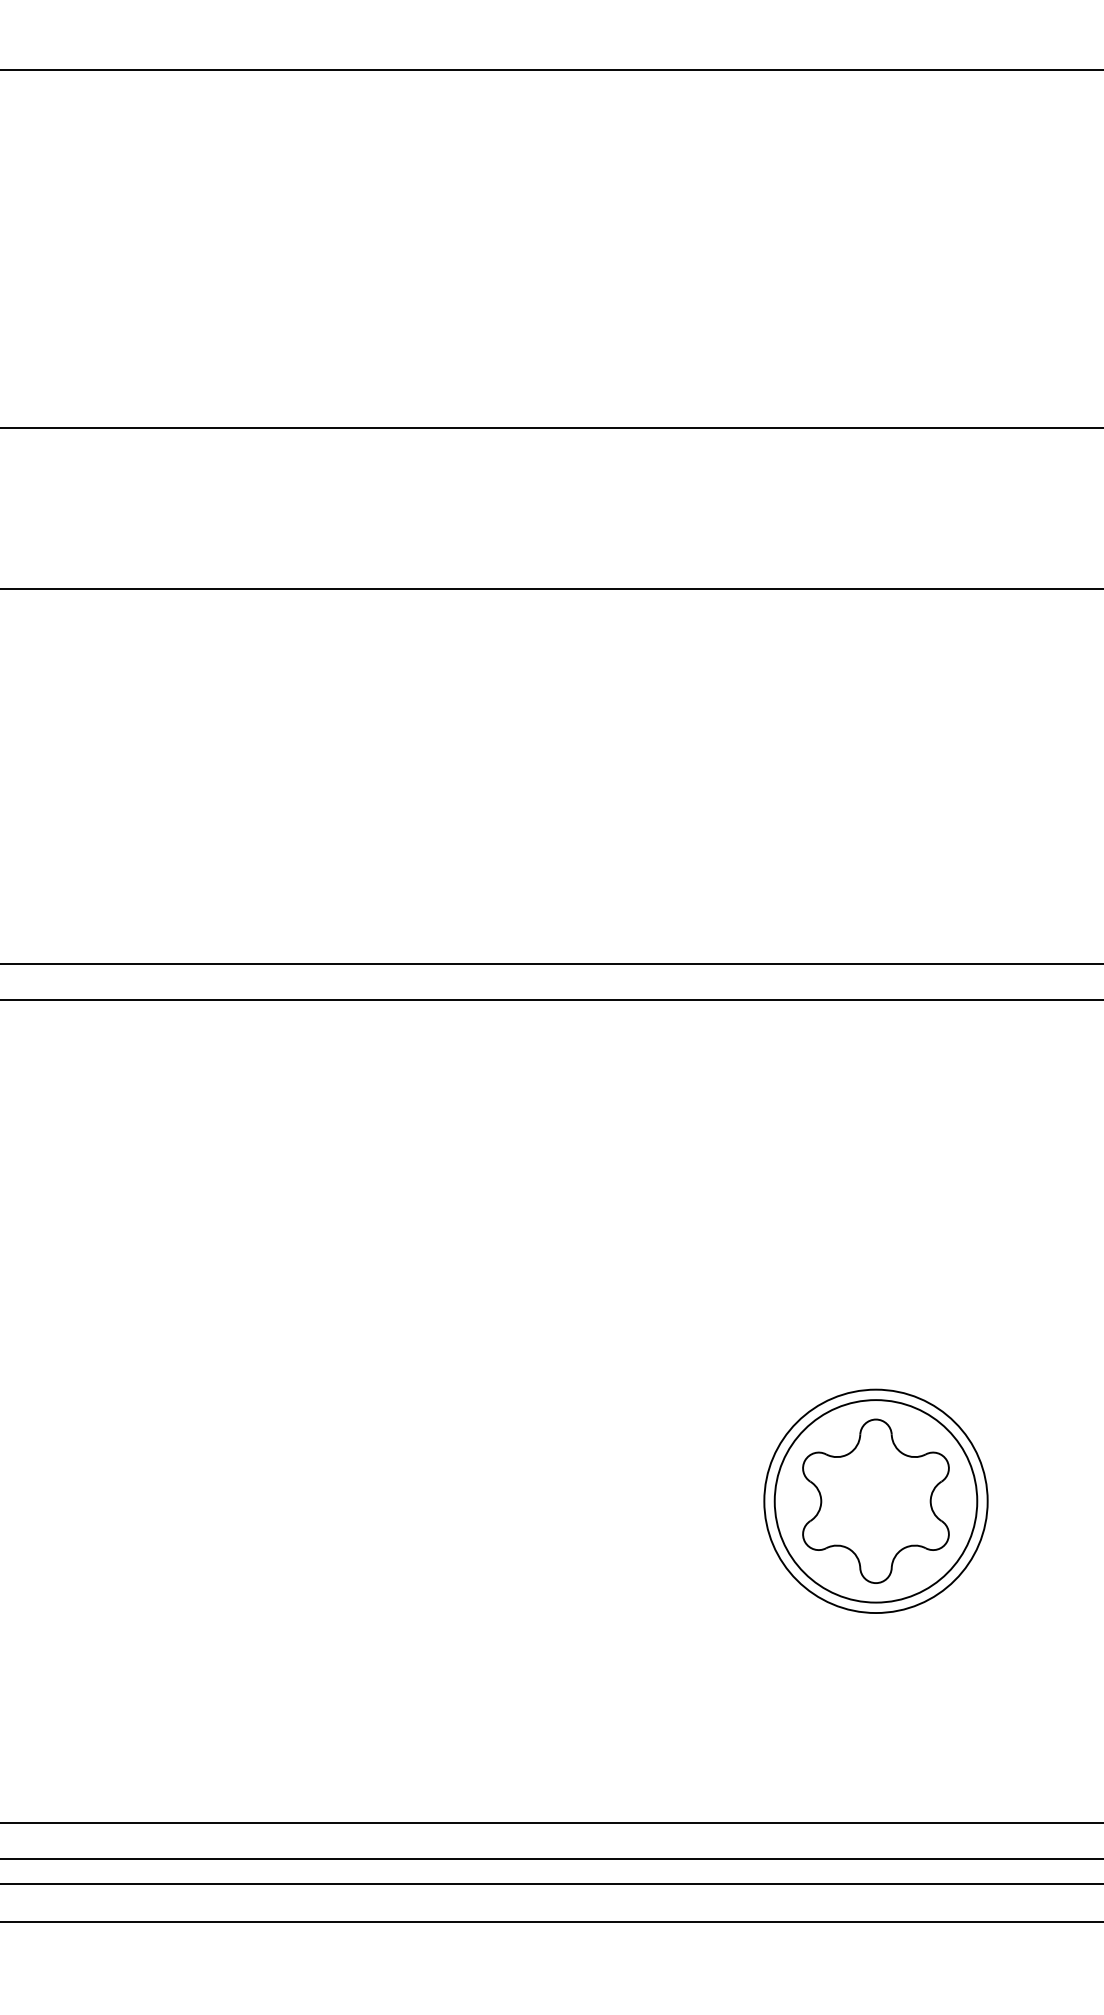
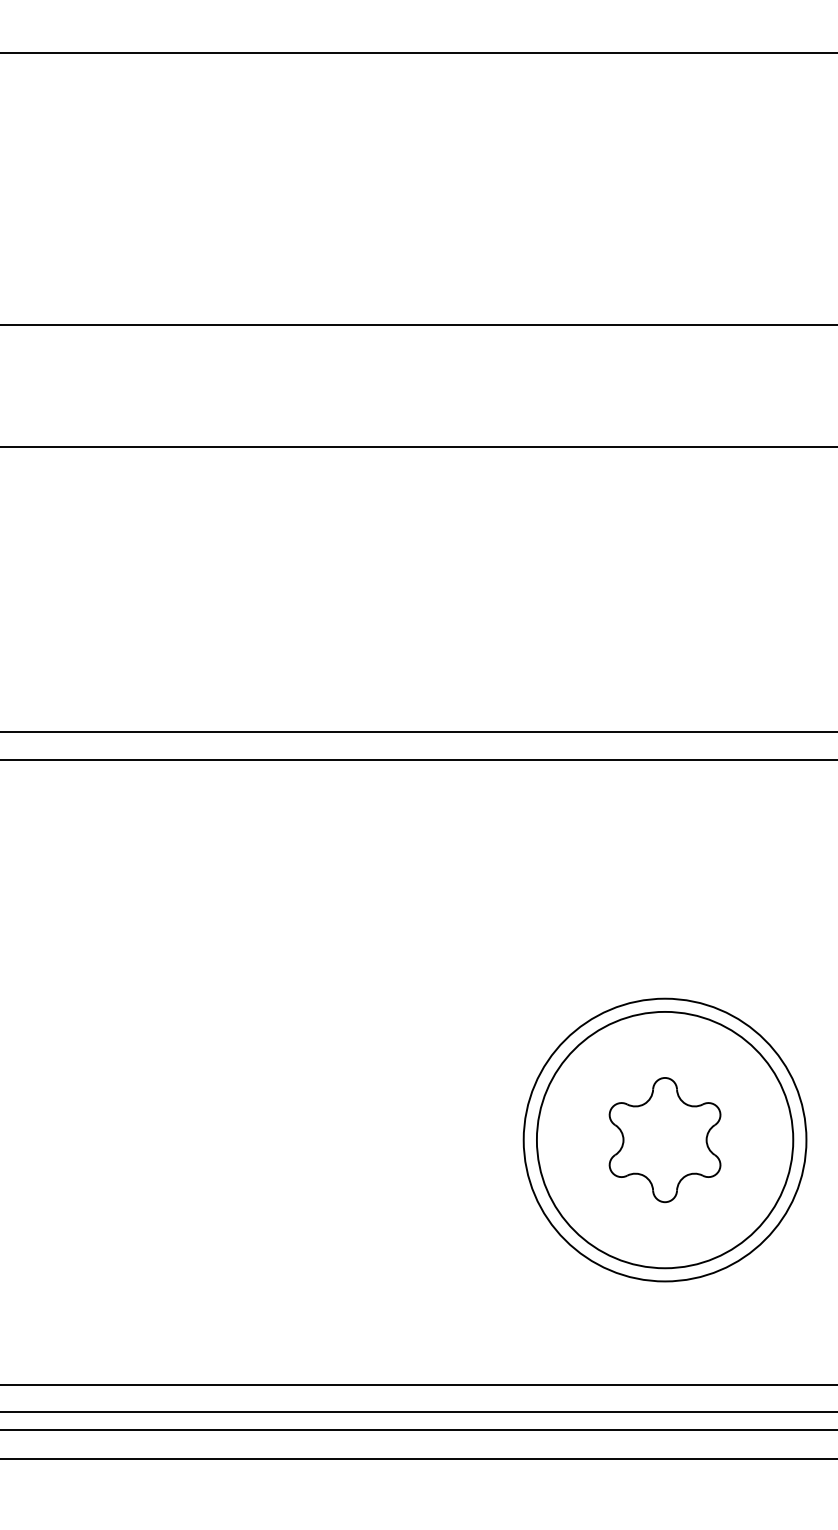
circle: (875, 1501) -> (664, 1140), size x1.67
circle: (875, 1501) -> (664, 1140), size x1.67

